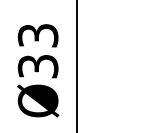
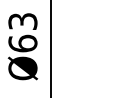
text: (37, 66) -> (22, 43), Ø33 -> Ø63

